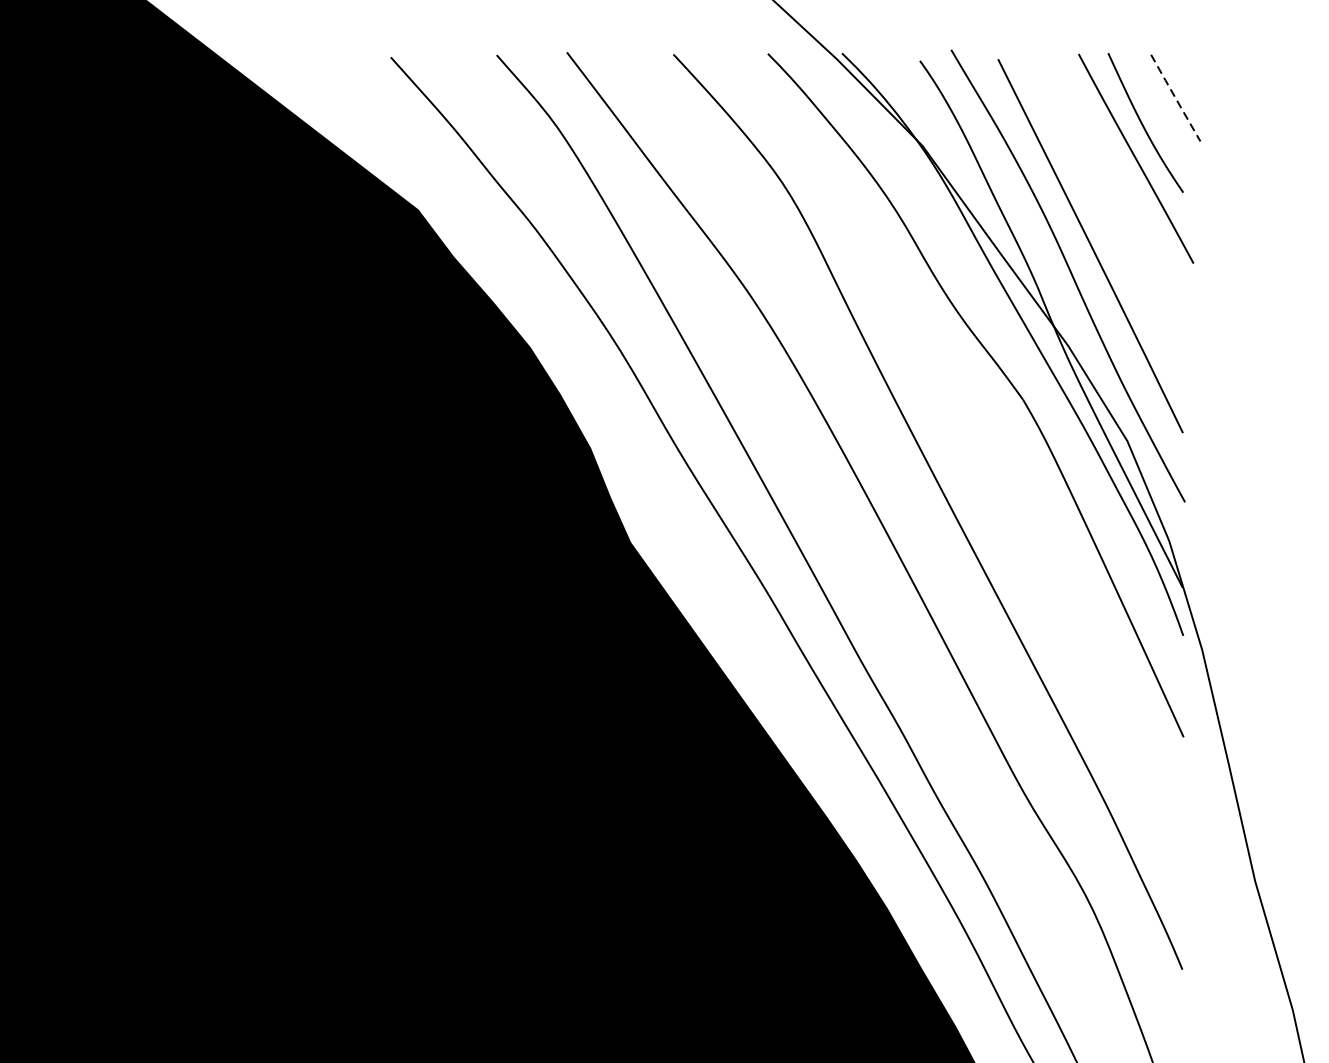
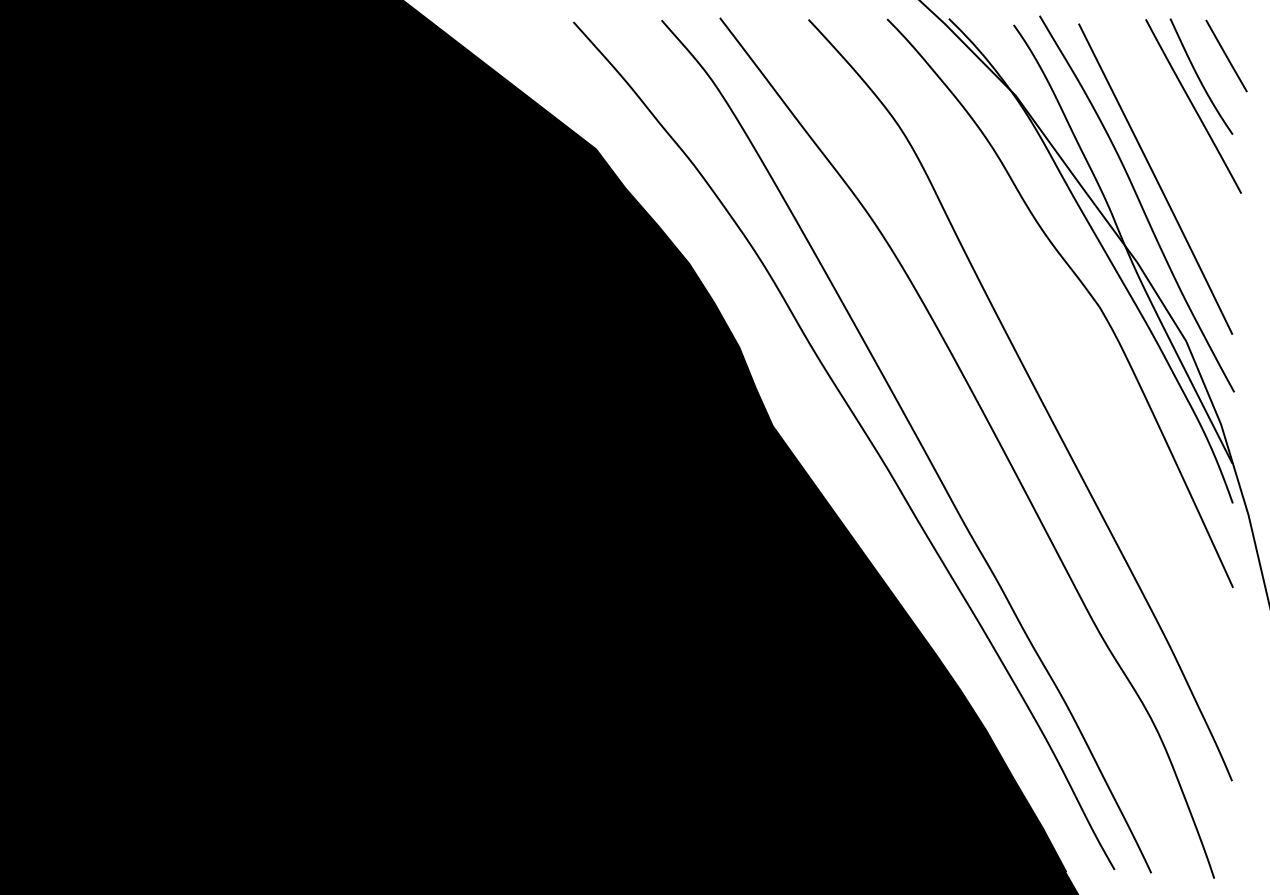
line: (1175, 98) -> (1226, 56), dashed -> solid

